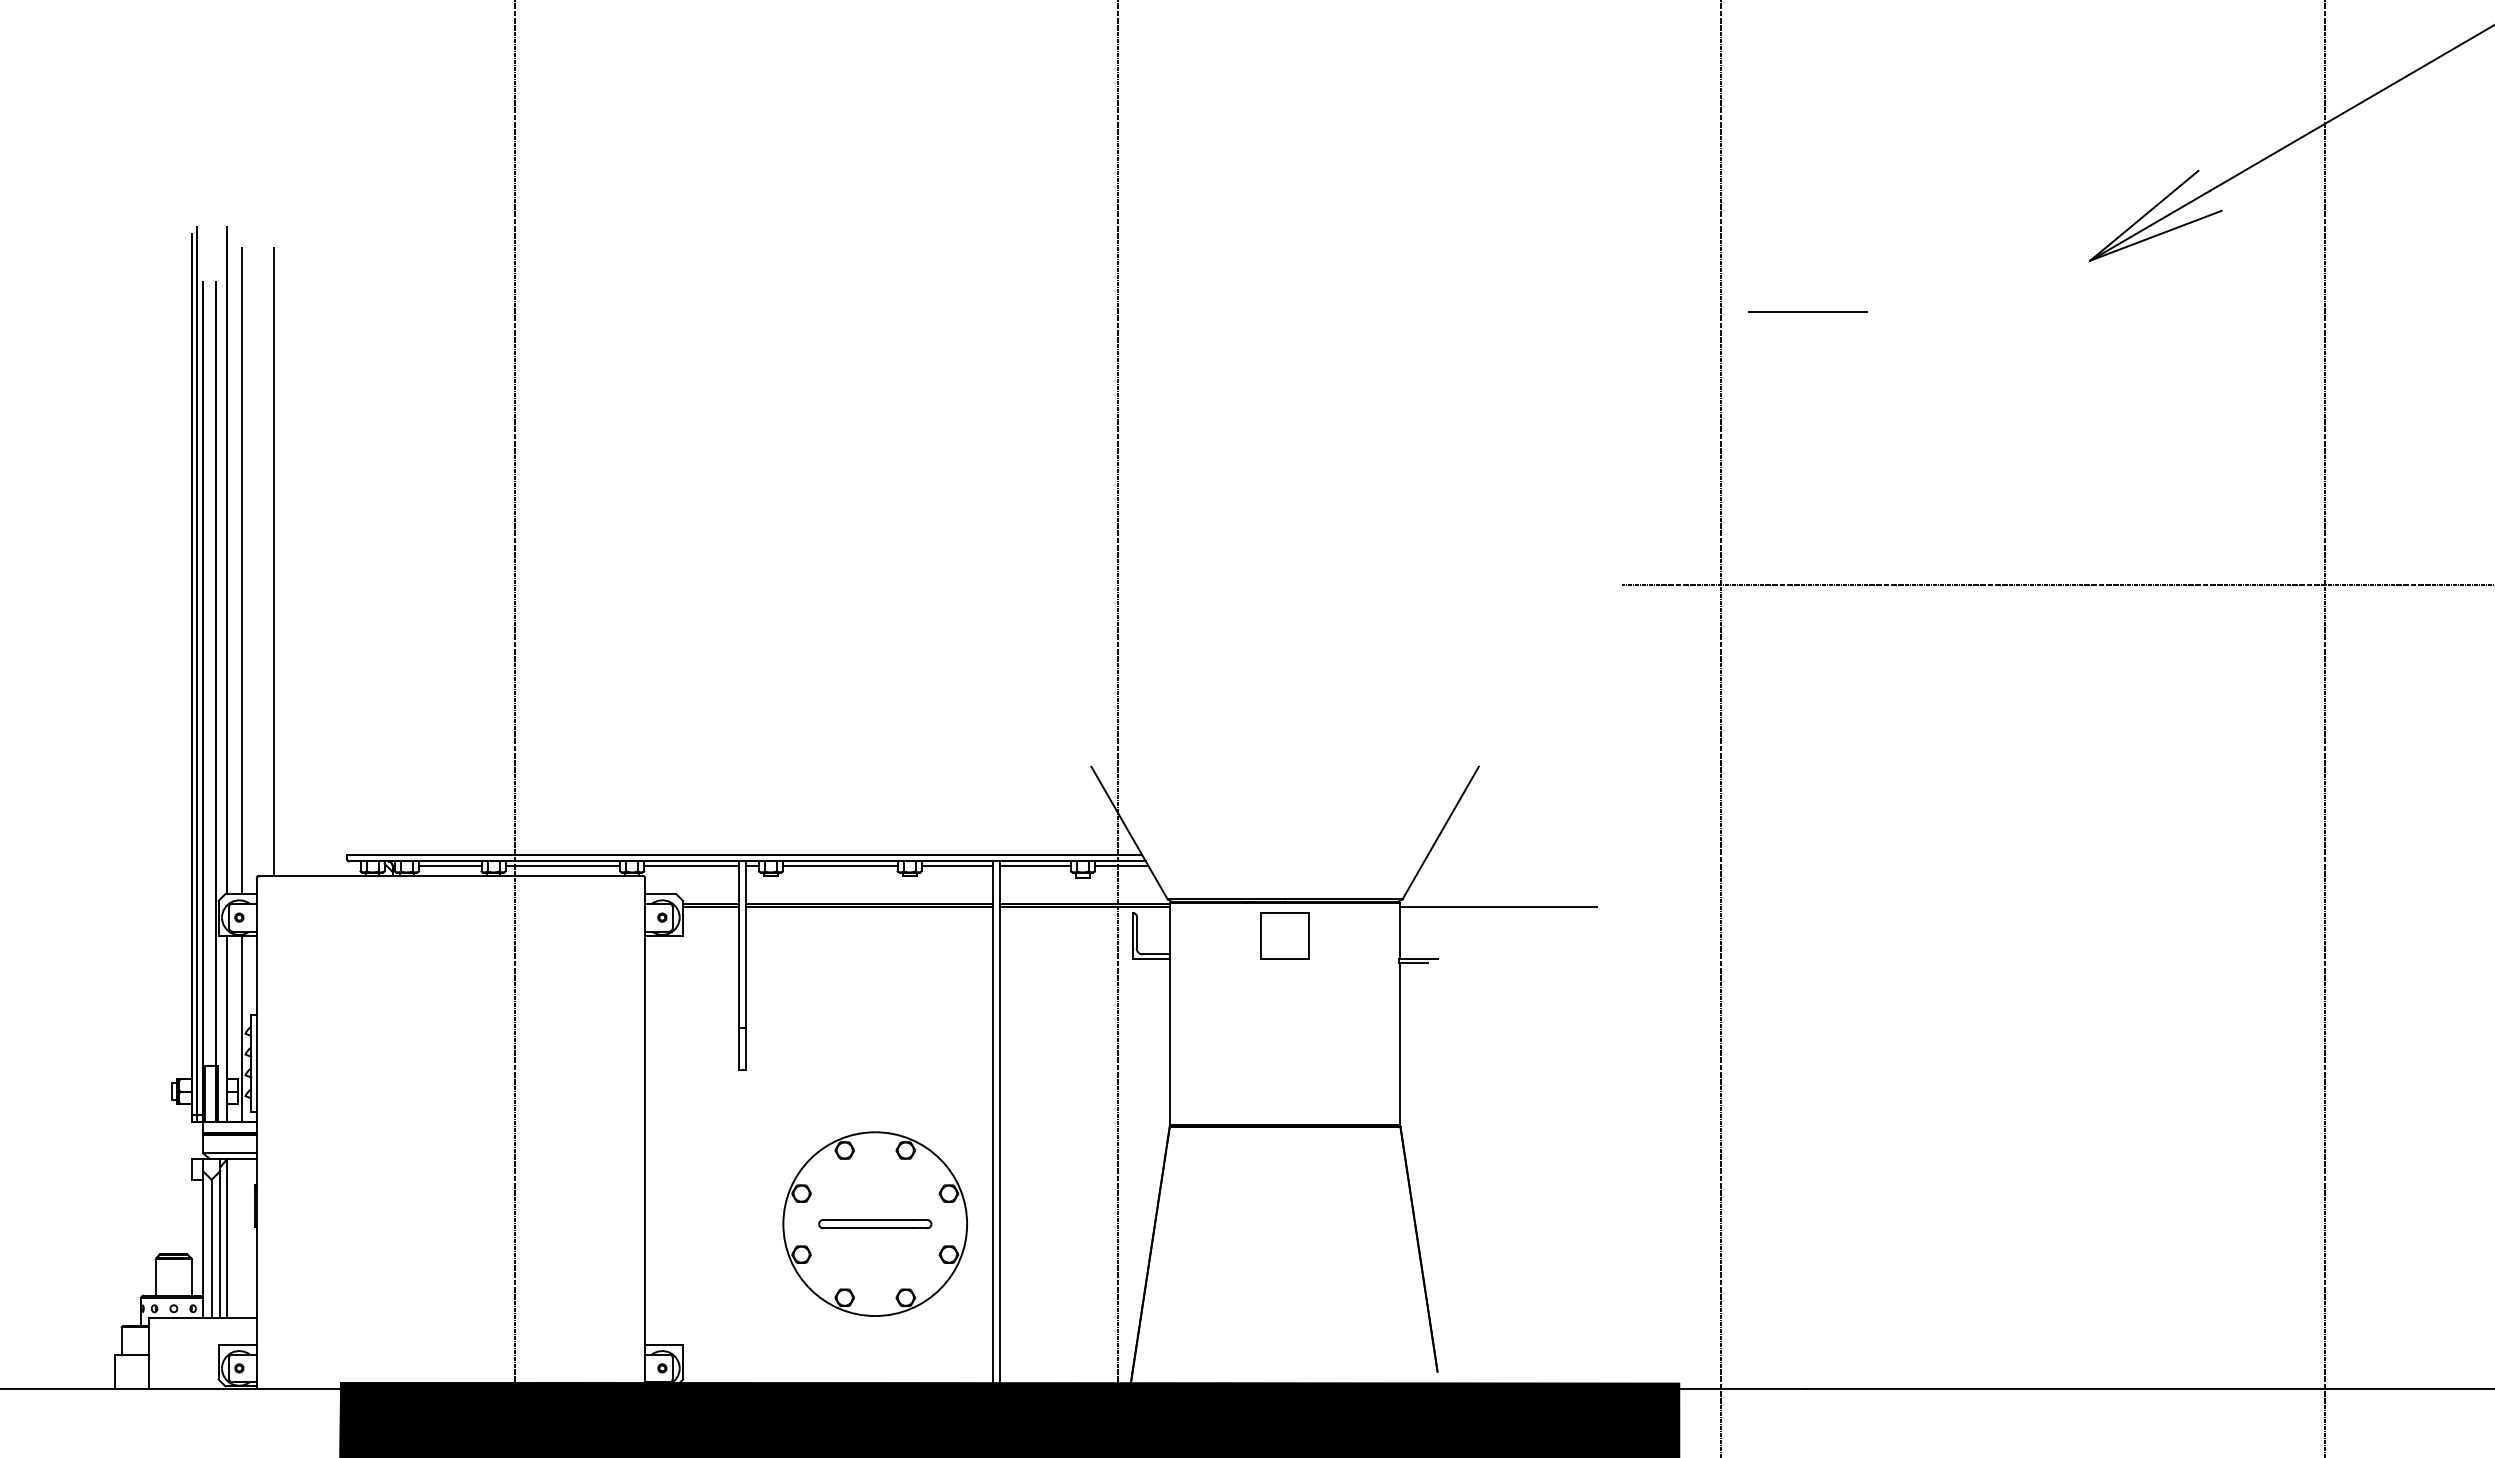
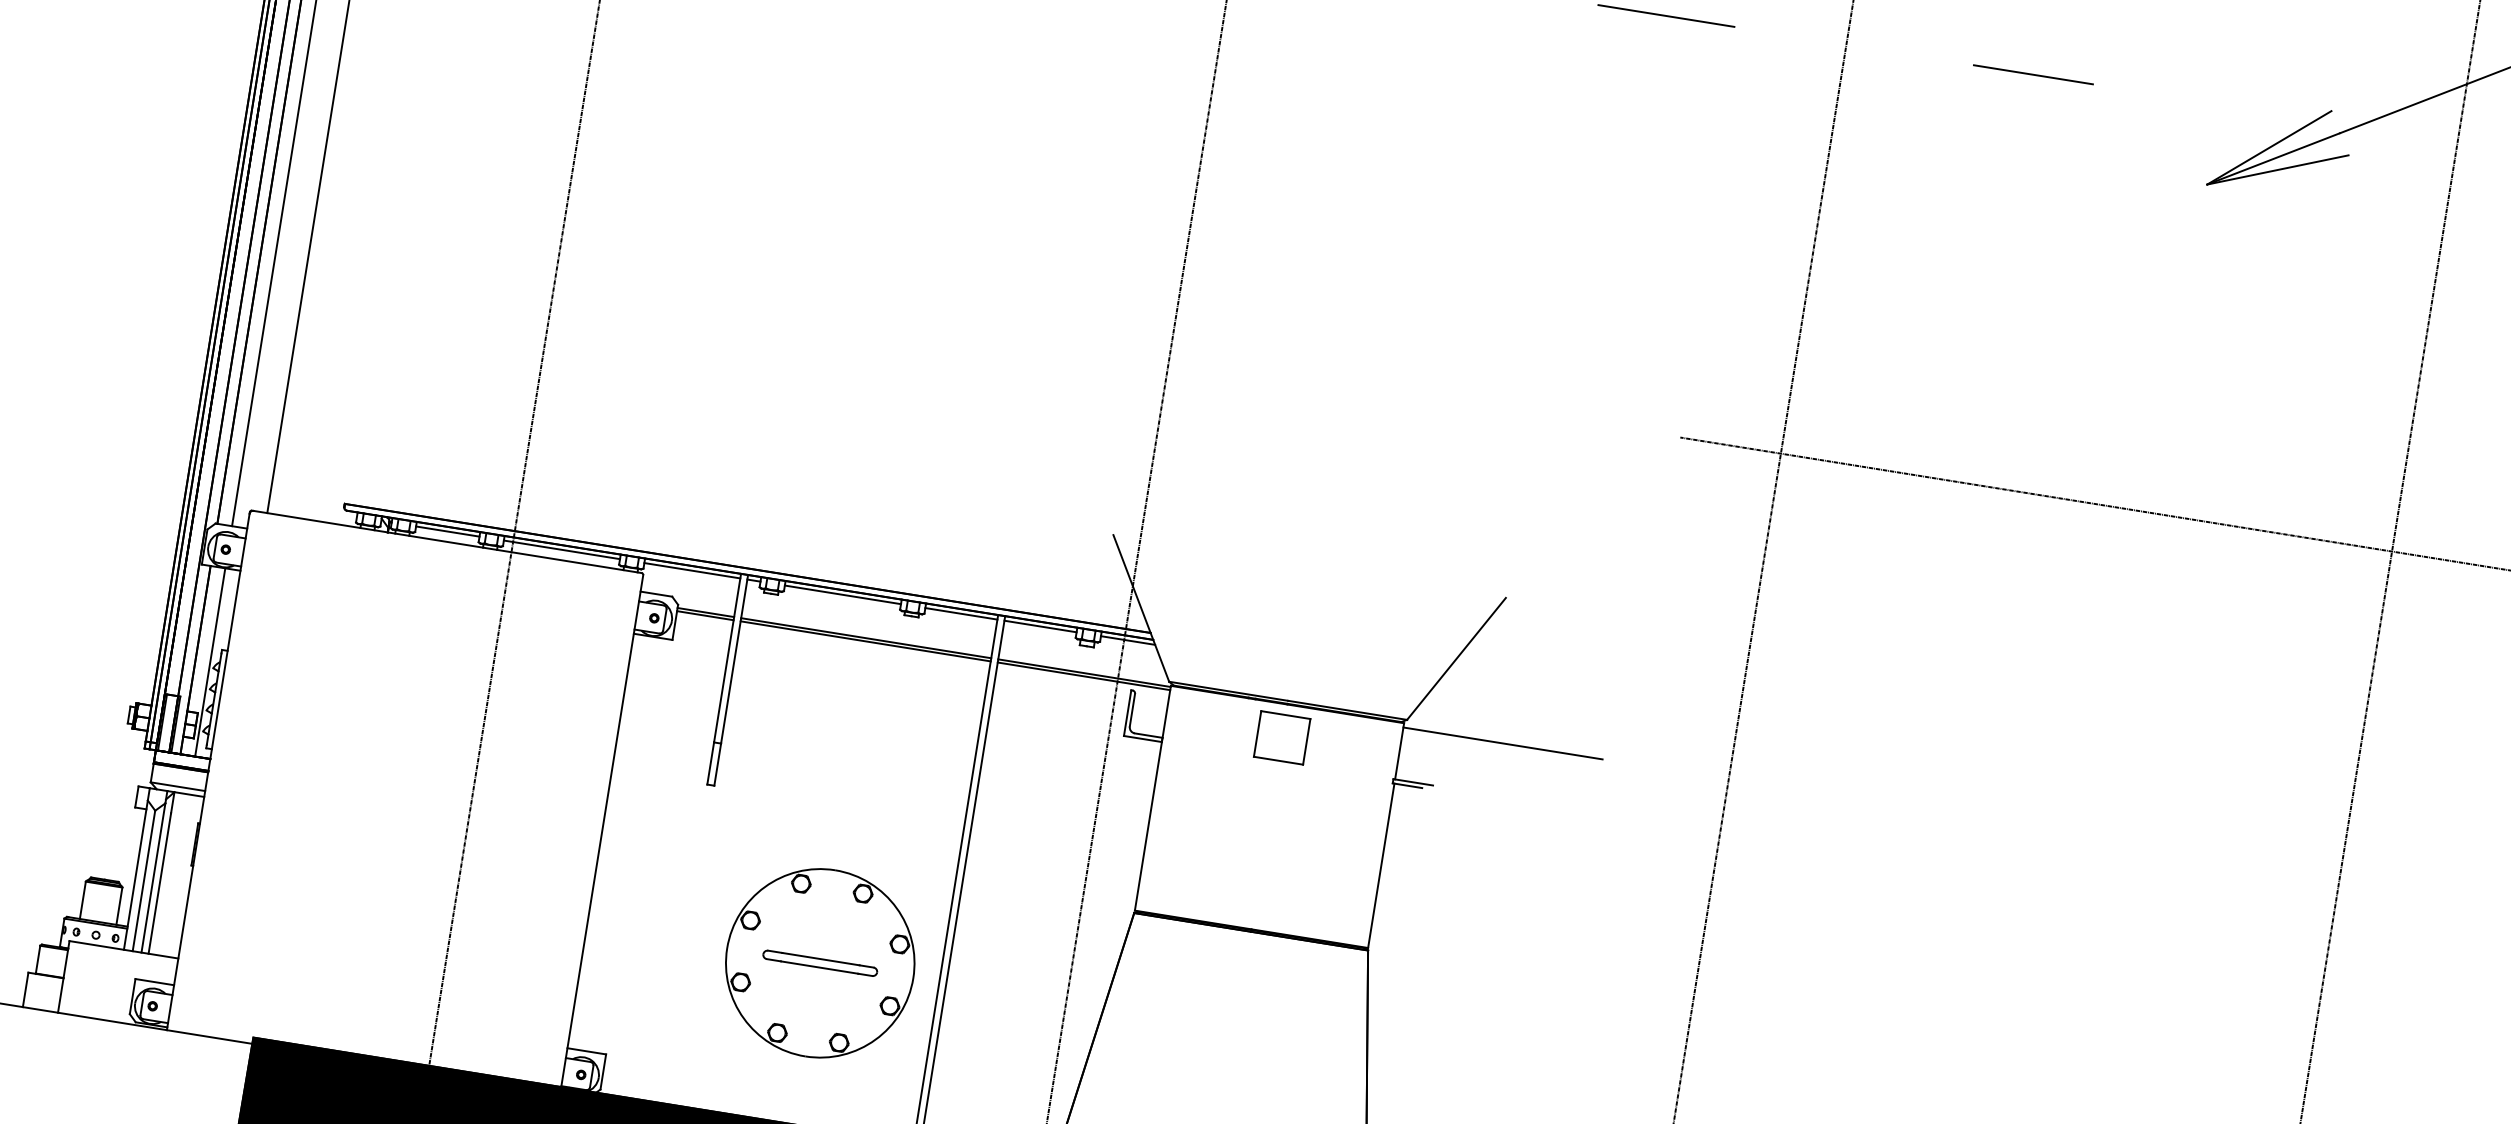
line: (1543, 181) -> (1666, 15), added
line: (1807, 311) -> (2033, 74), moved

